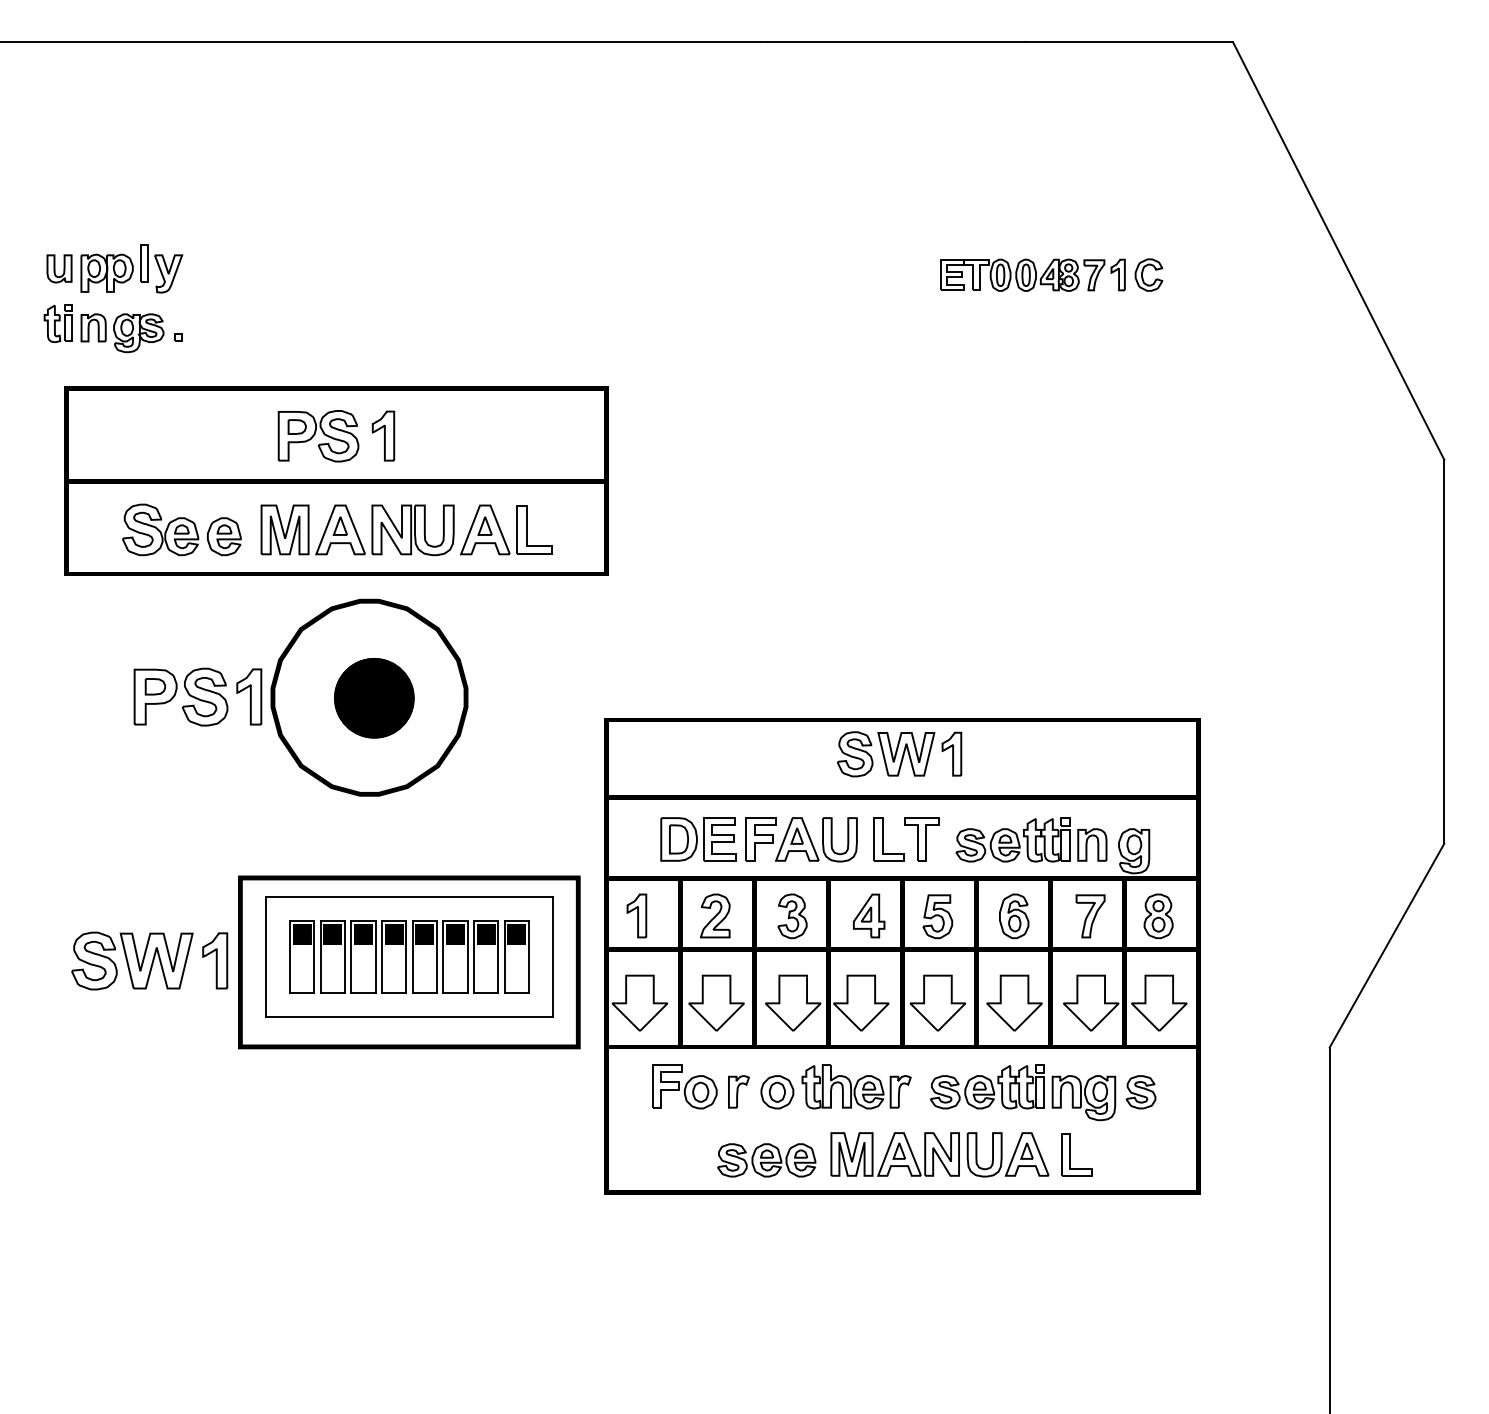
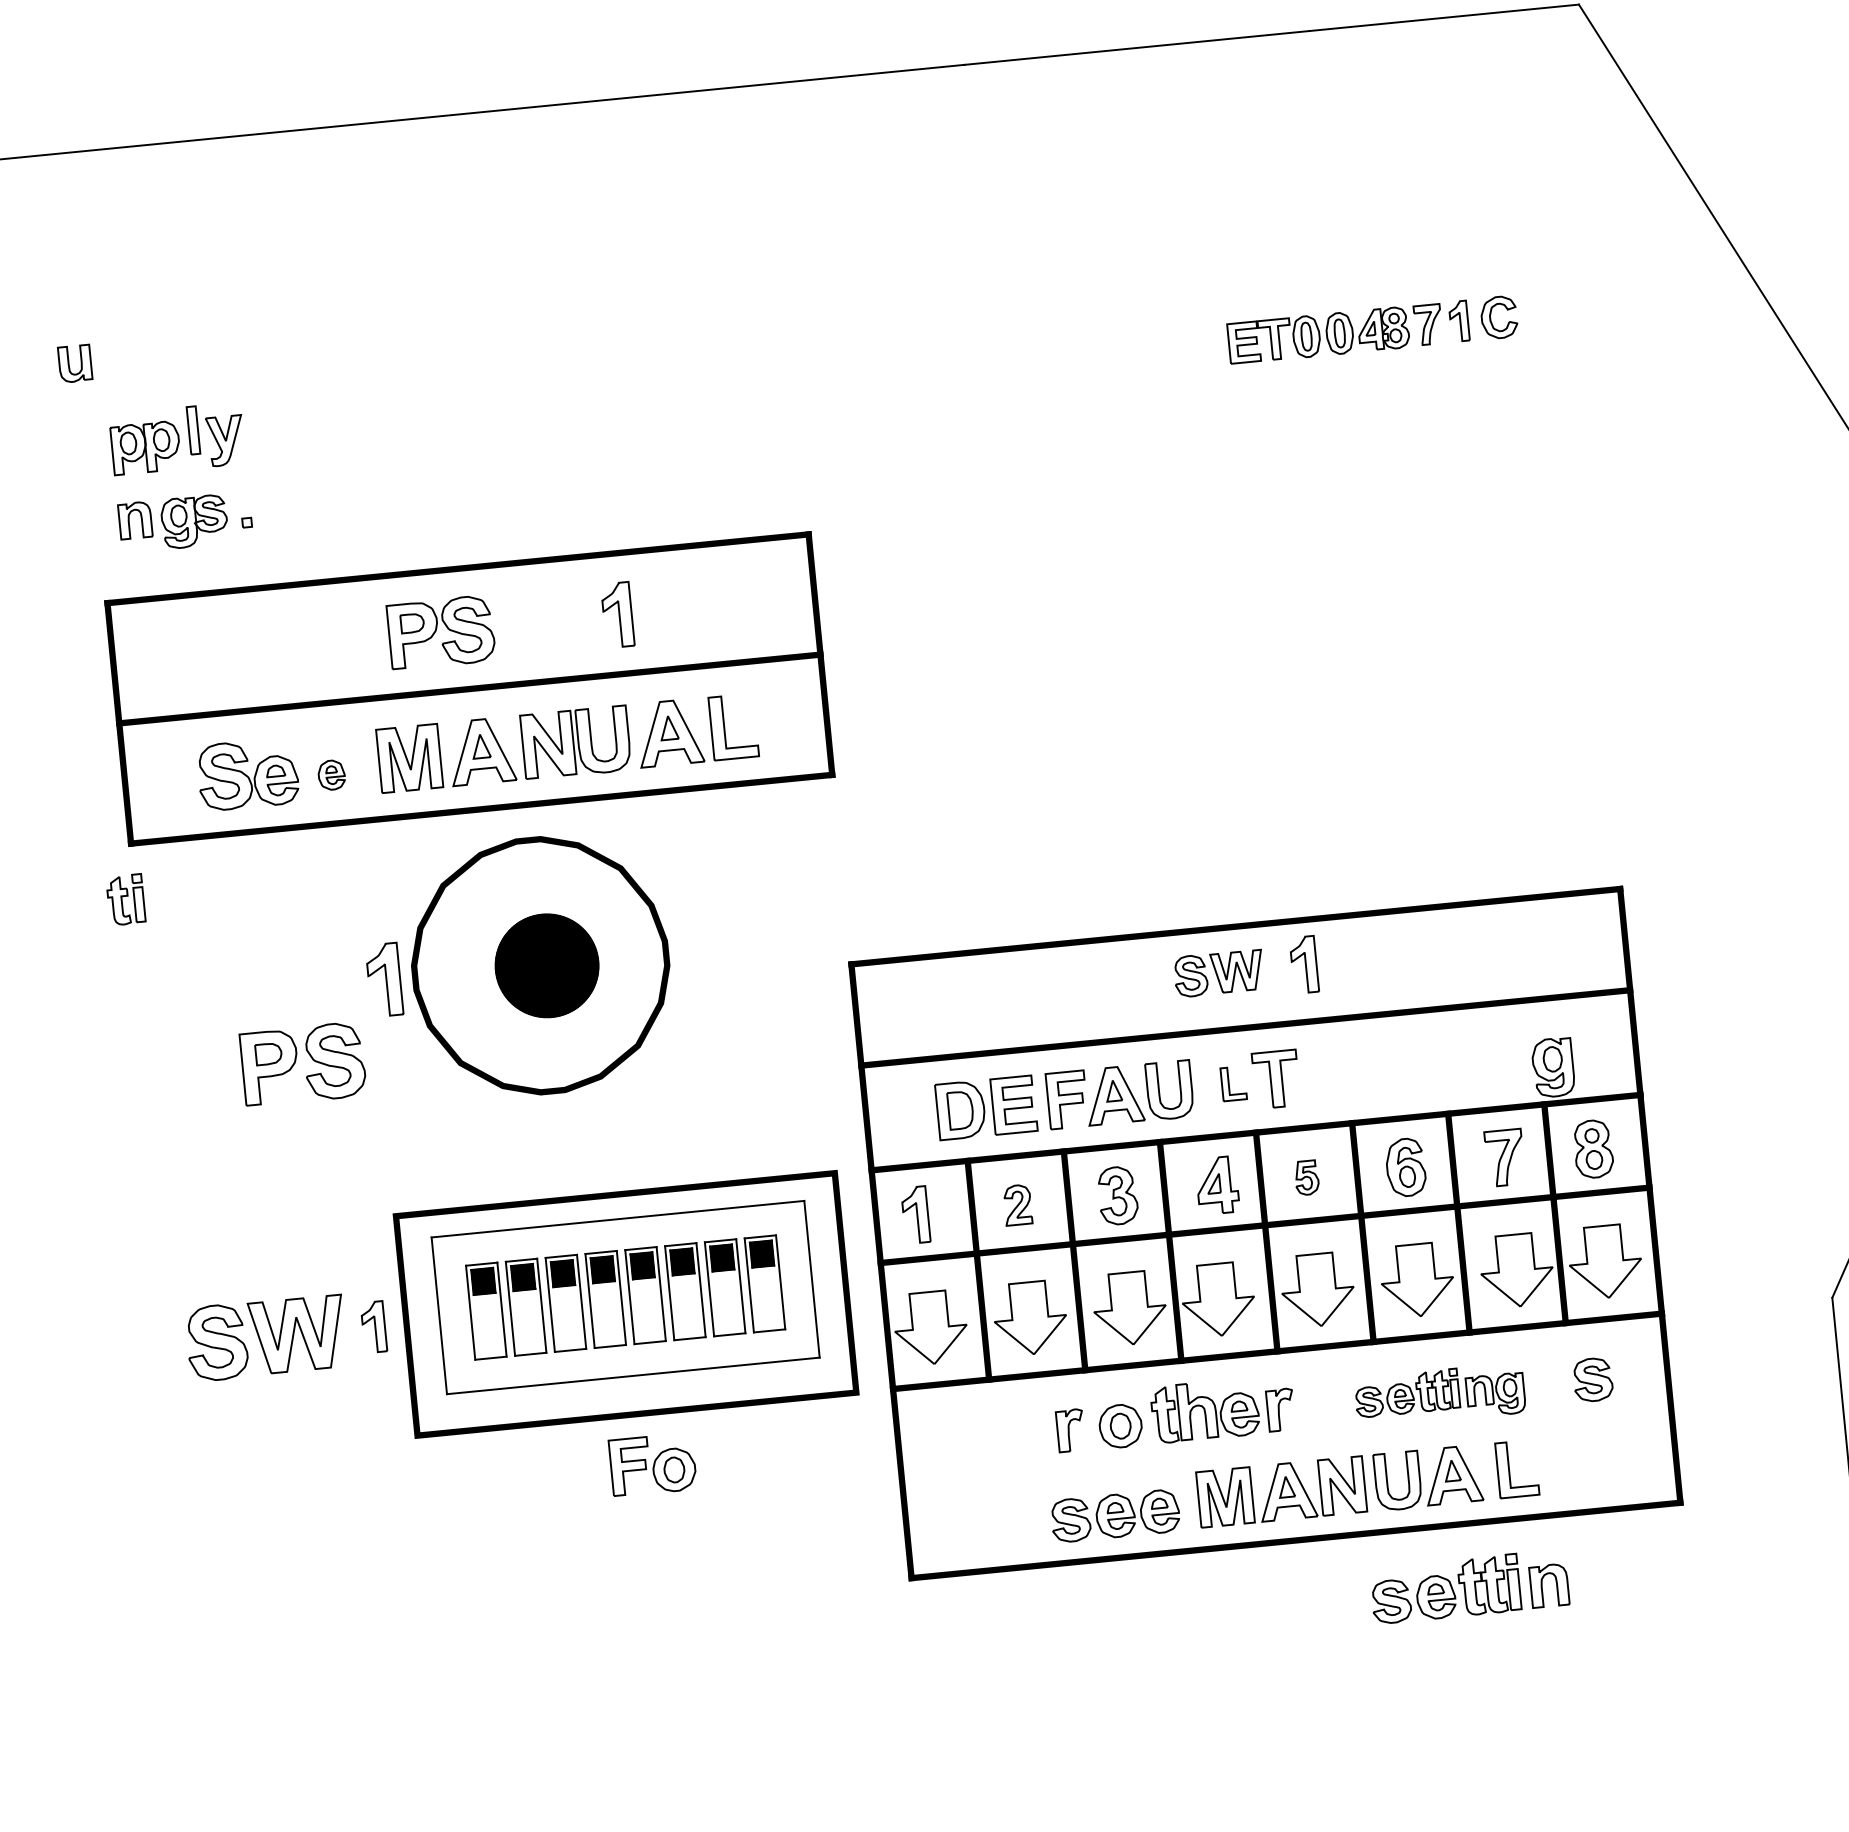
part: (59, 268) -> (75, 363), moved
part: (57, 323) -> (125, 899), moved
part: (383, 435) -> (617, 614), moved
part: (224, 536) -> (331, 774), size x0.6
part: (180, 696) -> (302, 1063), moved
part: (886, 754) -> (1219, 973), size x0.7
part: (888, 839) -> (1232, 1083), size x0.6
part: (1031, 839) -> (1469, 1586), moved
part: (715, 915) -> (1017, 1204), size x0.7
part: (937, 916) -> (1306, 1177), size x0.6
part: (215, 960) -> (374, 1326), size x0.7
part: (684, 1086) -> (652, 1464), moved
part: (1023, 1092) -> (1440, 1395), size x0.7

